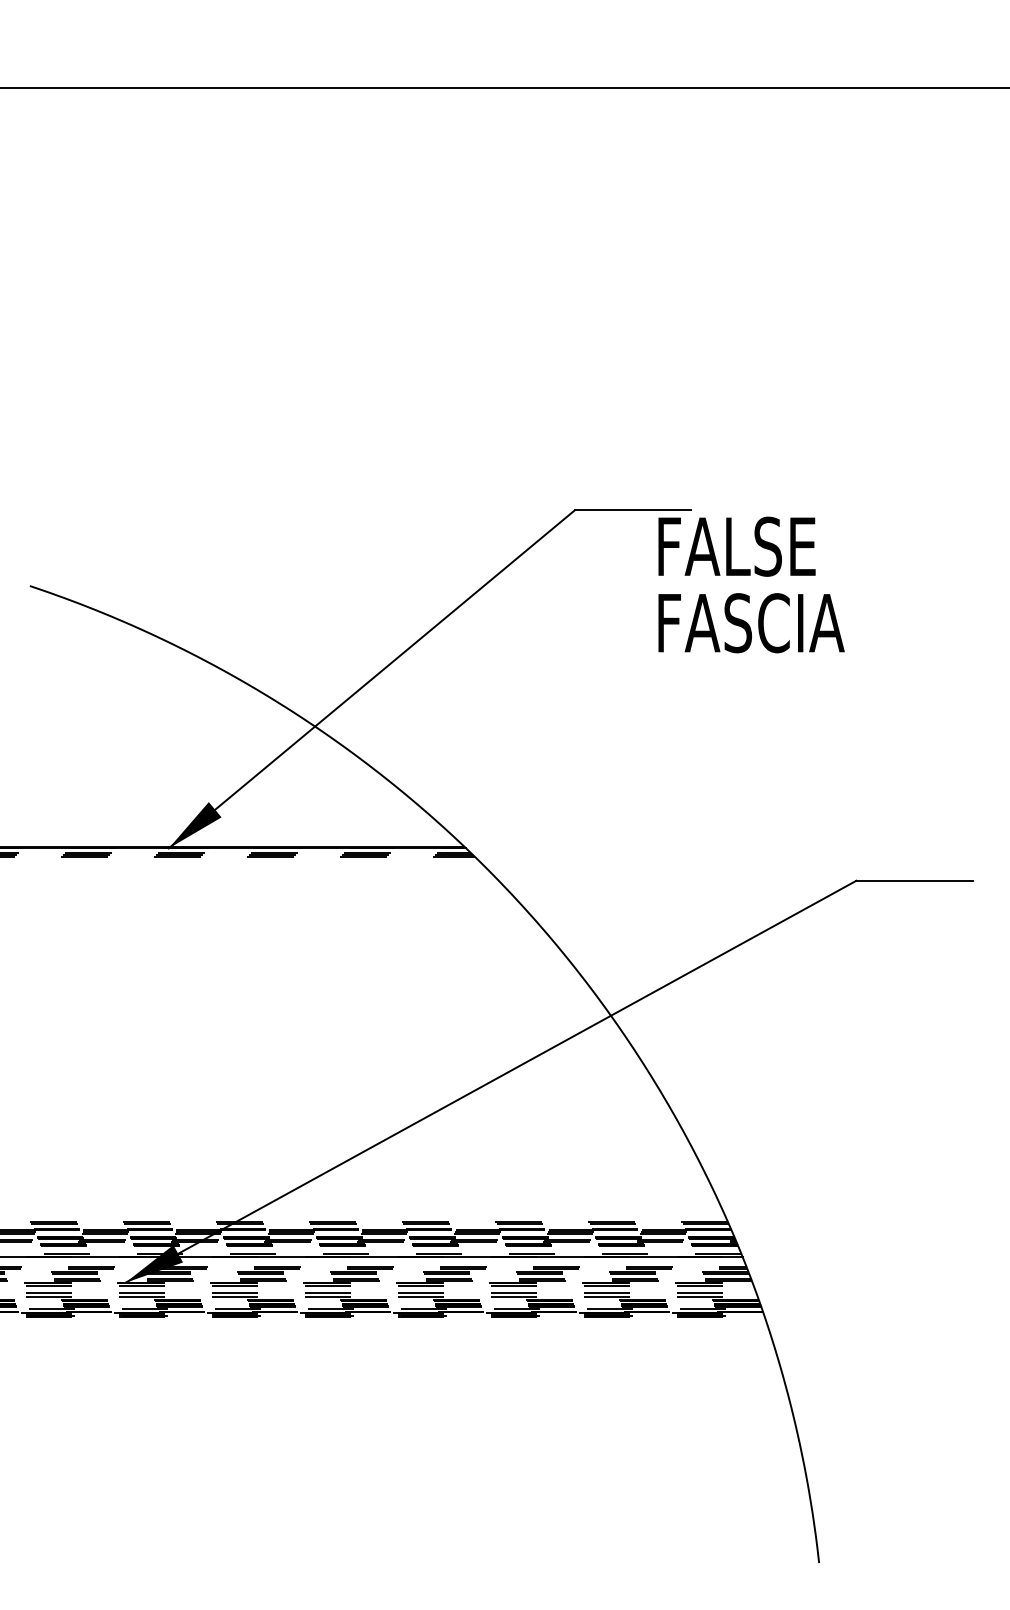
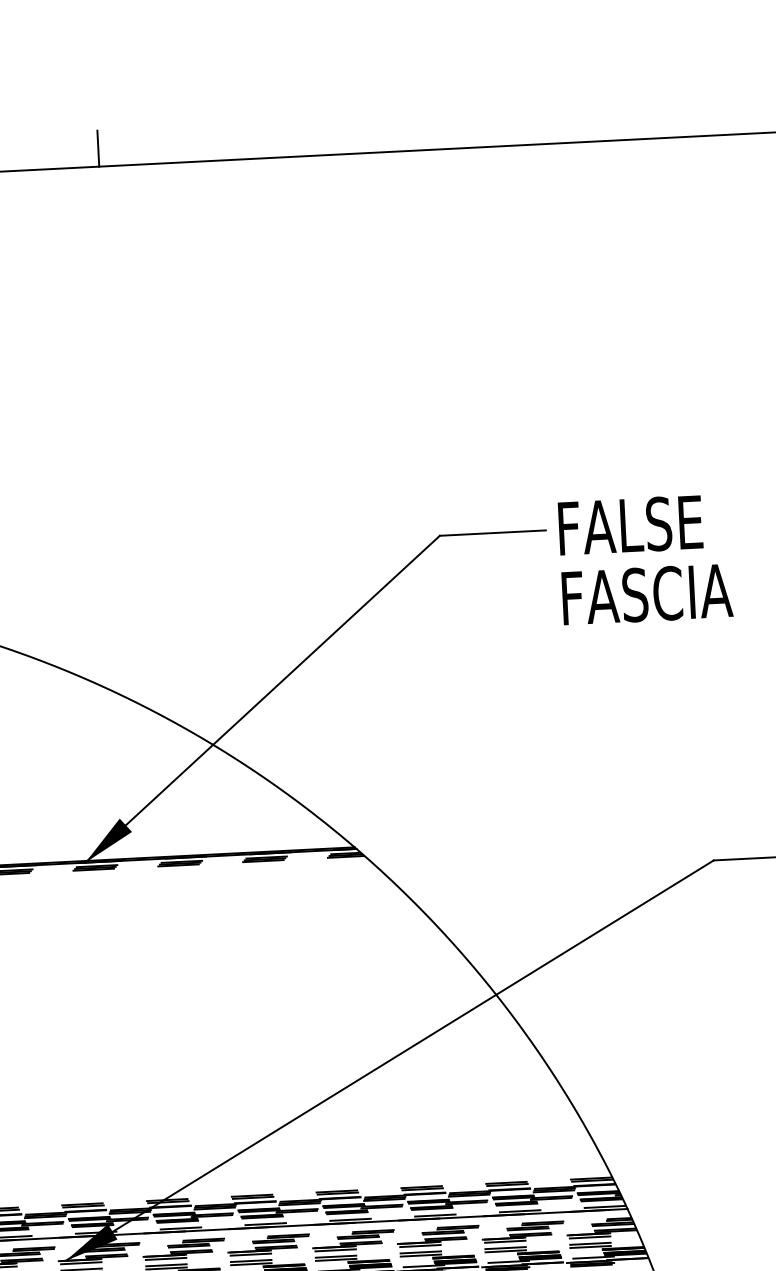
line: (222, 67) -> (98, 148), added
text: (751, 584) -> (645, 559), moved

